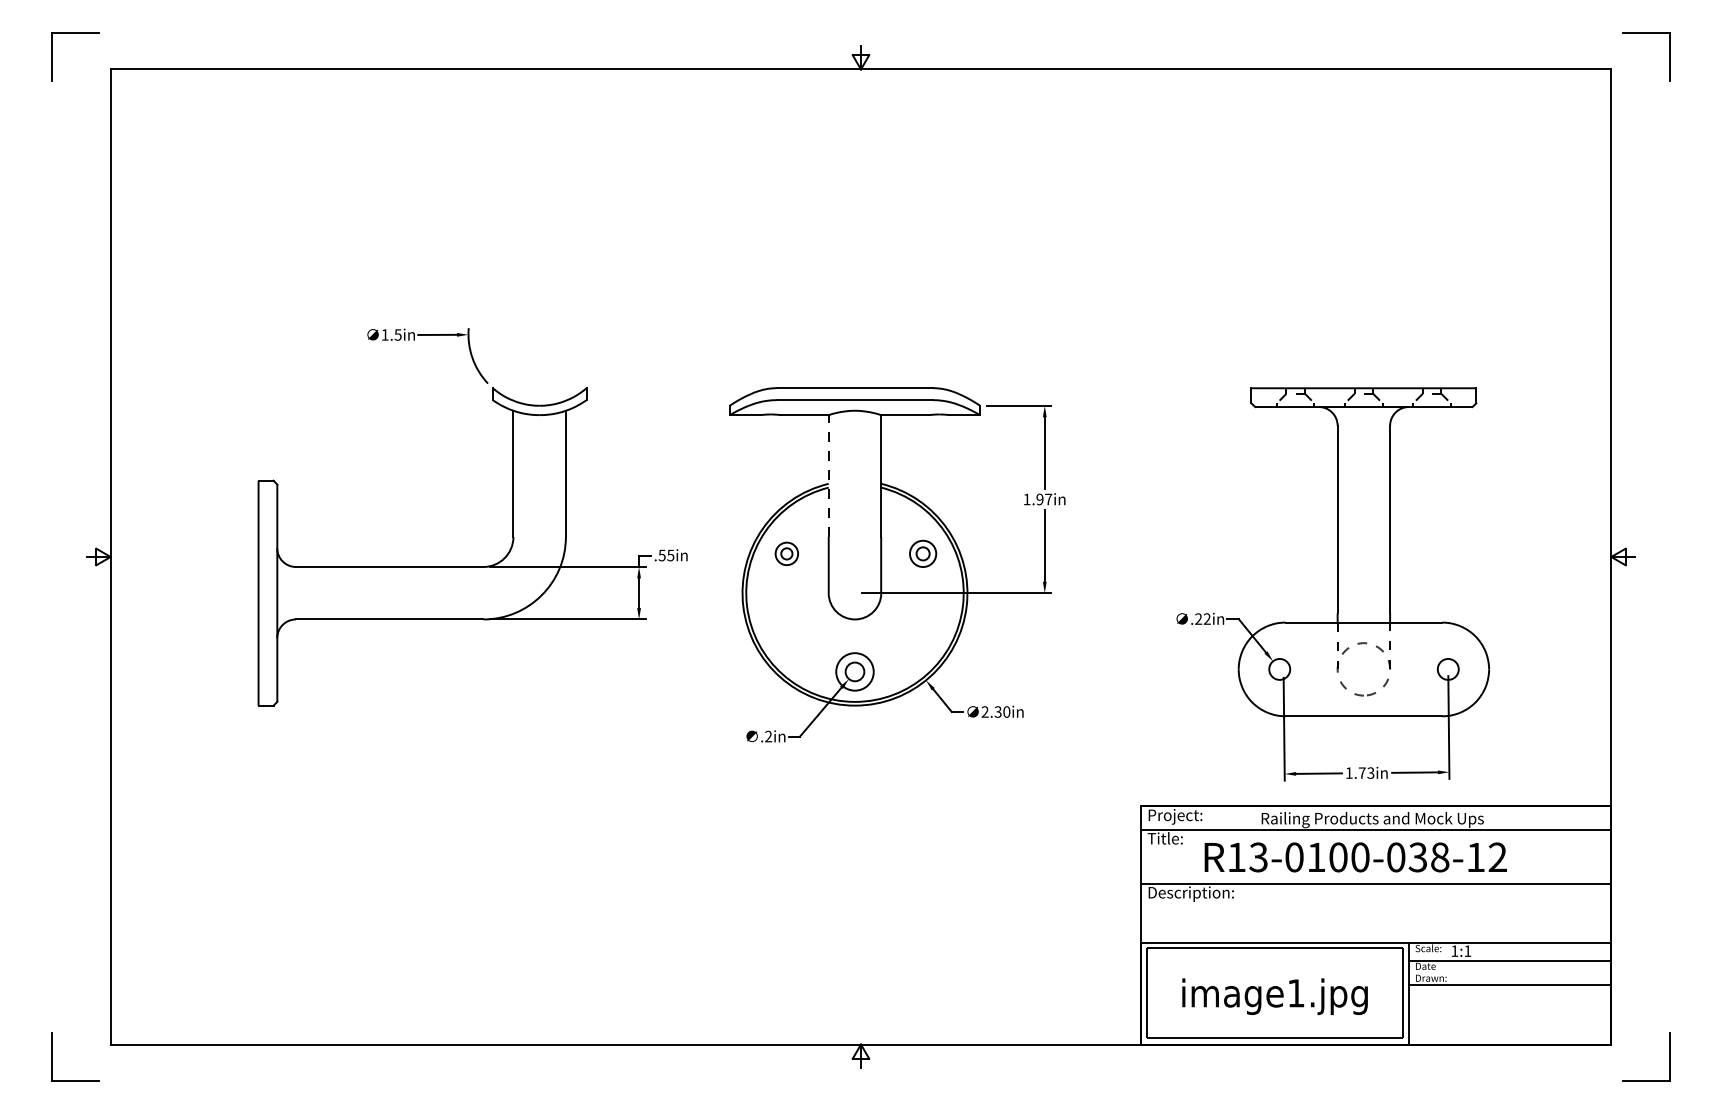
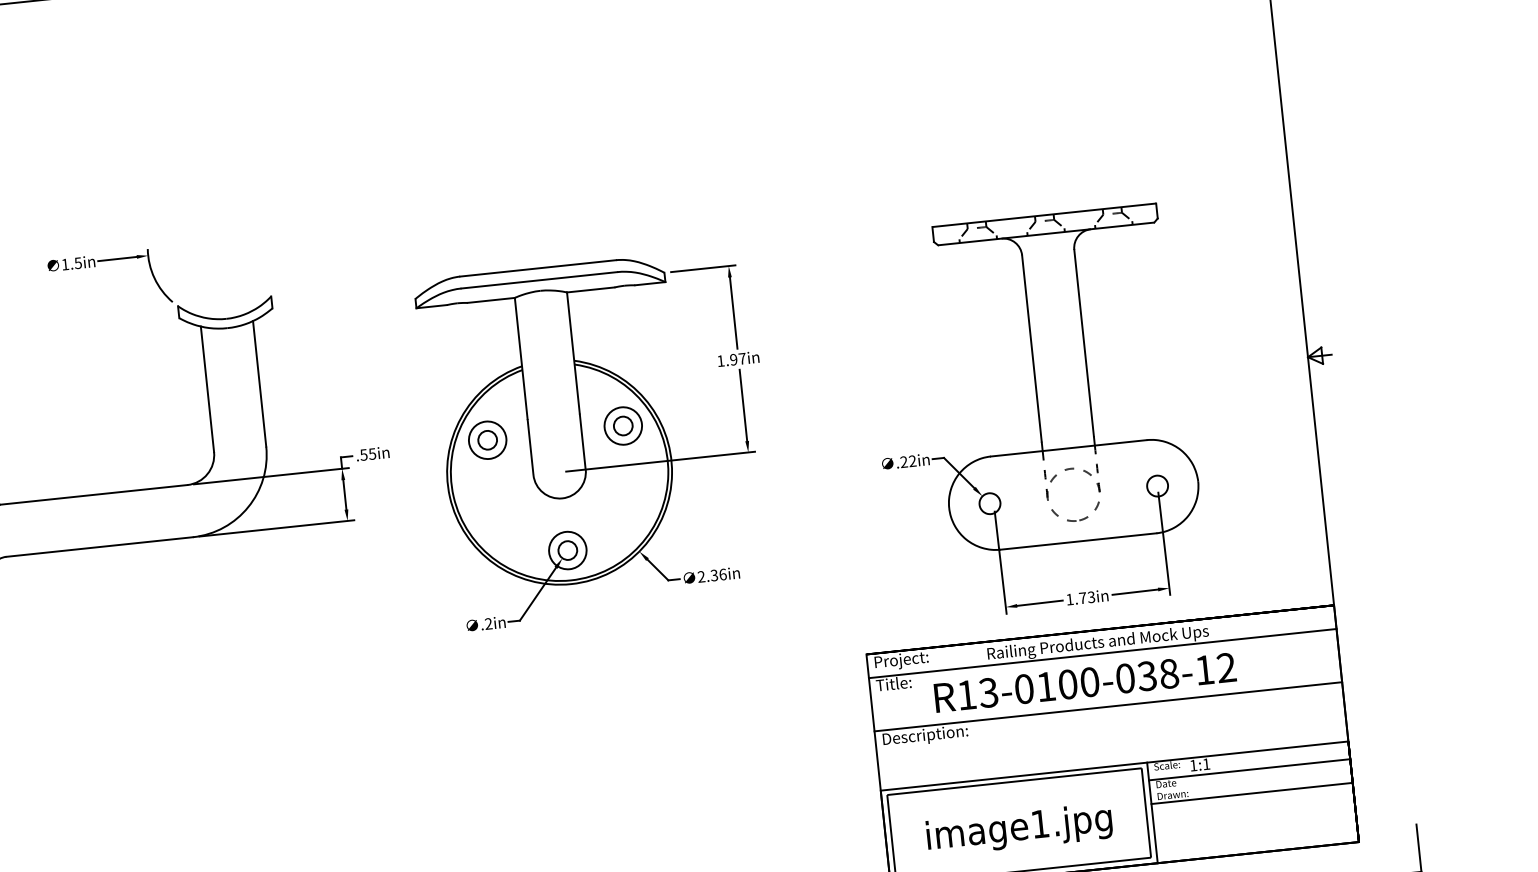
line: (828, 476) -> (521, 358), dashed -> solid
part: (786, 553) -> (487, 439), size x1.67
part: (922, 553) -> (622, 425), size x1.43
text: (1006, 711) -> (722, 574), 2.30in -> 2.36in

